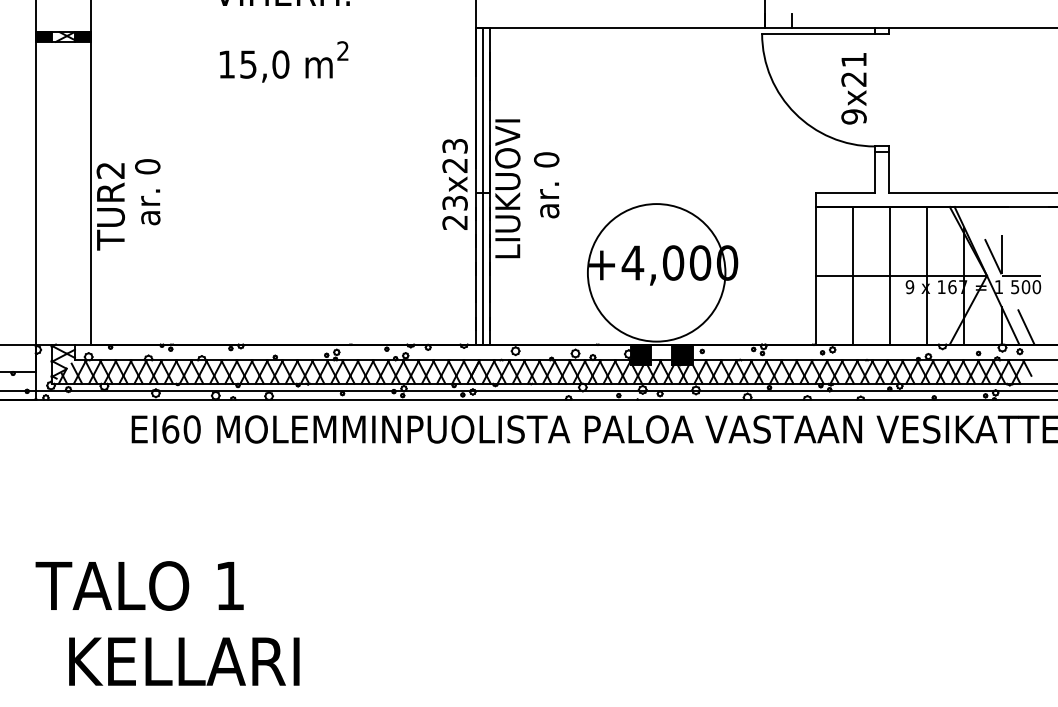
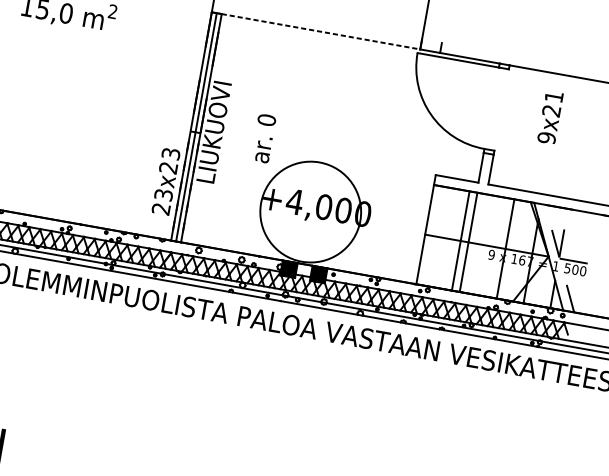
line: (627, 28) -> (321, 32), solid -> dashed
text: (853, 88) -> (550, 117), moved
text: (454, 184) -> (165, 181), moved
text: (546, 185) -> (263, 138), moved
line: (852, 275) -> (468, 242), moved
line: (890, 275) -> (461, 240), moved

